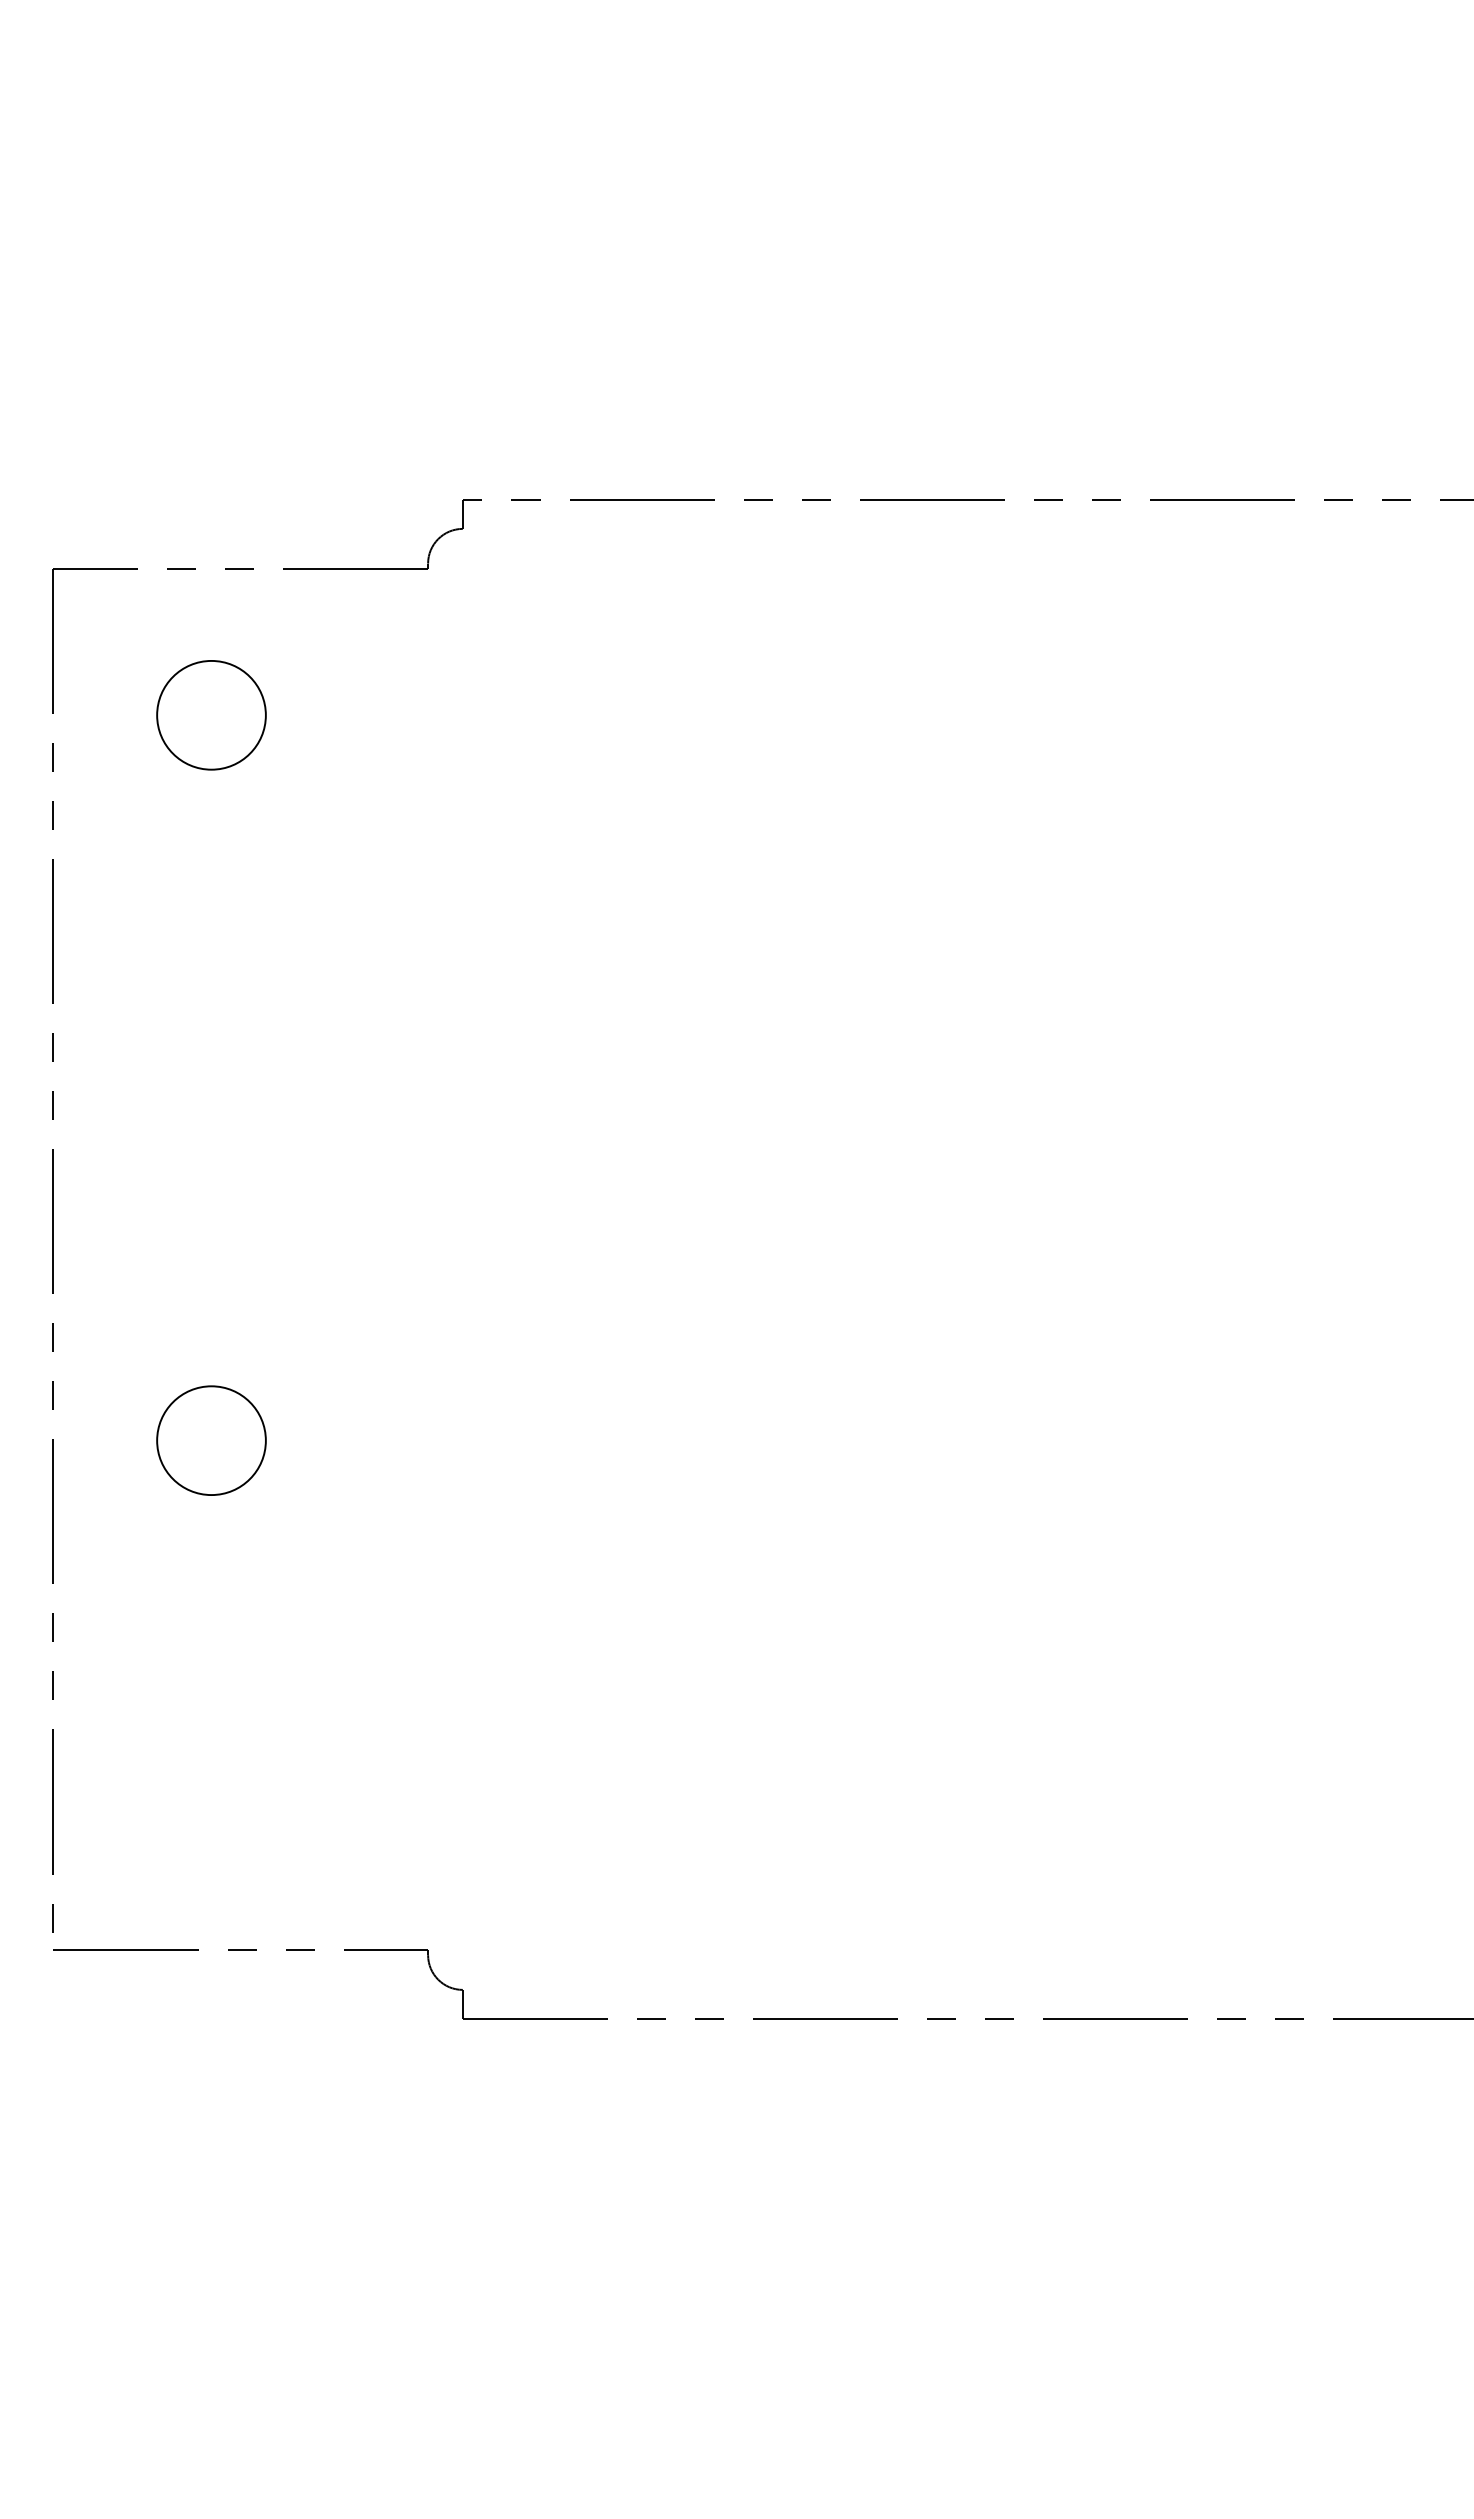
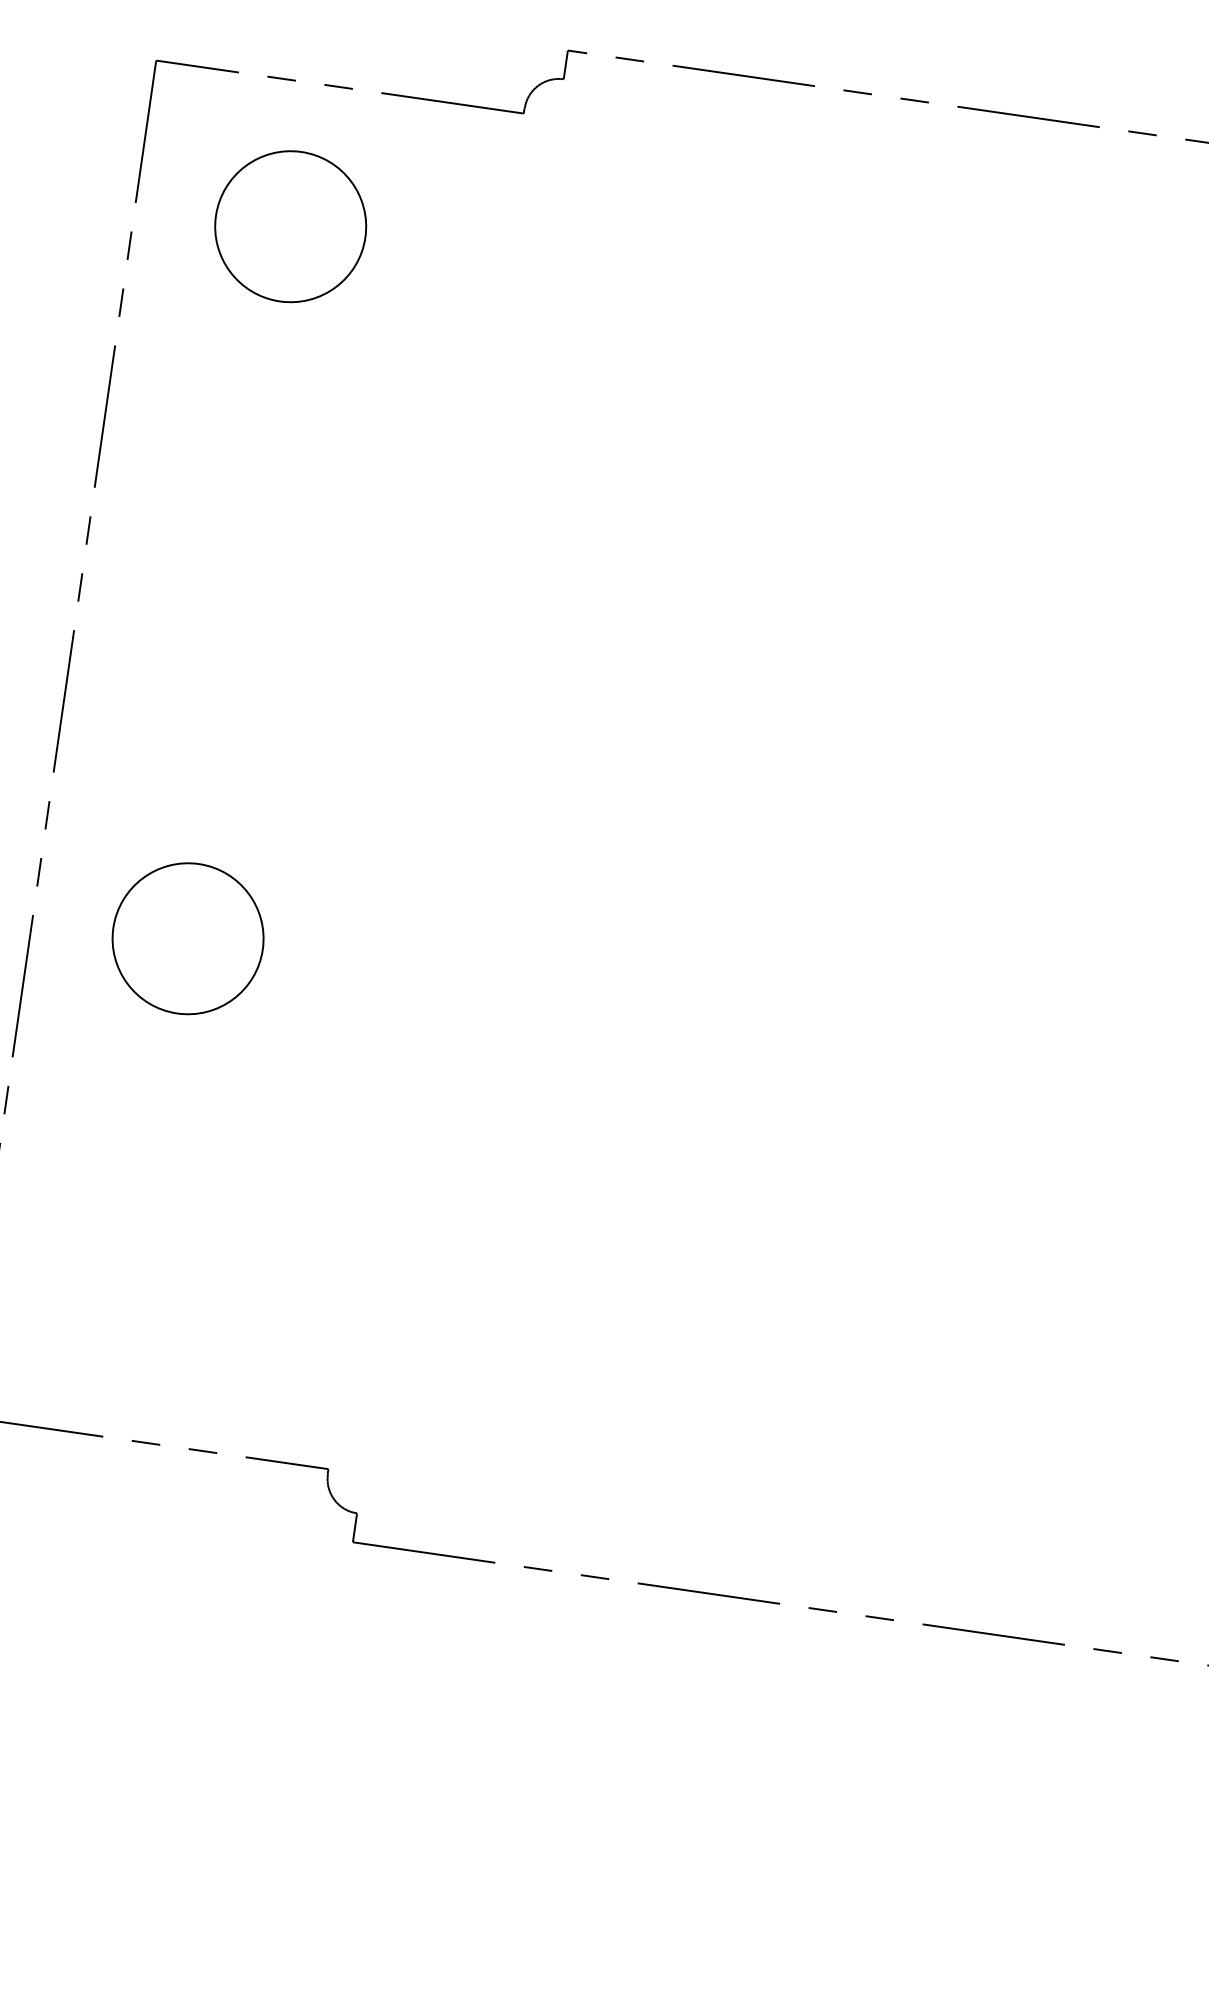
circle: (211, 714) -> (290, 225), size x1.4
circle: (211, 1440) -> (188, 938), size x1.4

